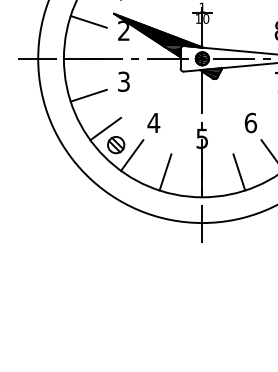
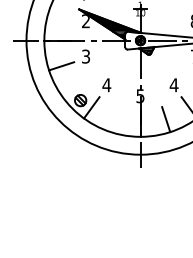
line: (88, 21) -> (61, 14), removed
text: (249, 123) -> (173, 85), 6 -> 4
line: (105, 129) -> (73, 89), removed
line: (164, 172) -> (114, 119), removed

